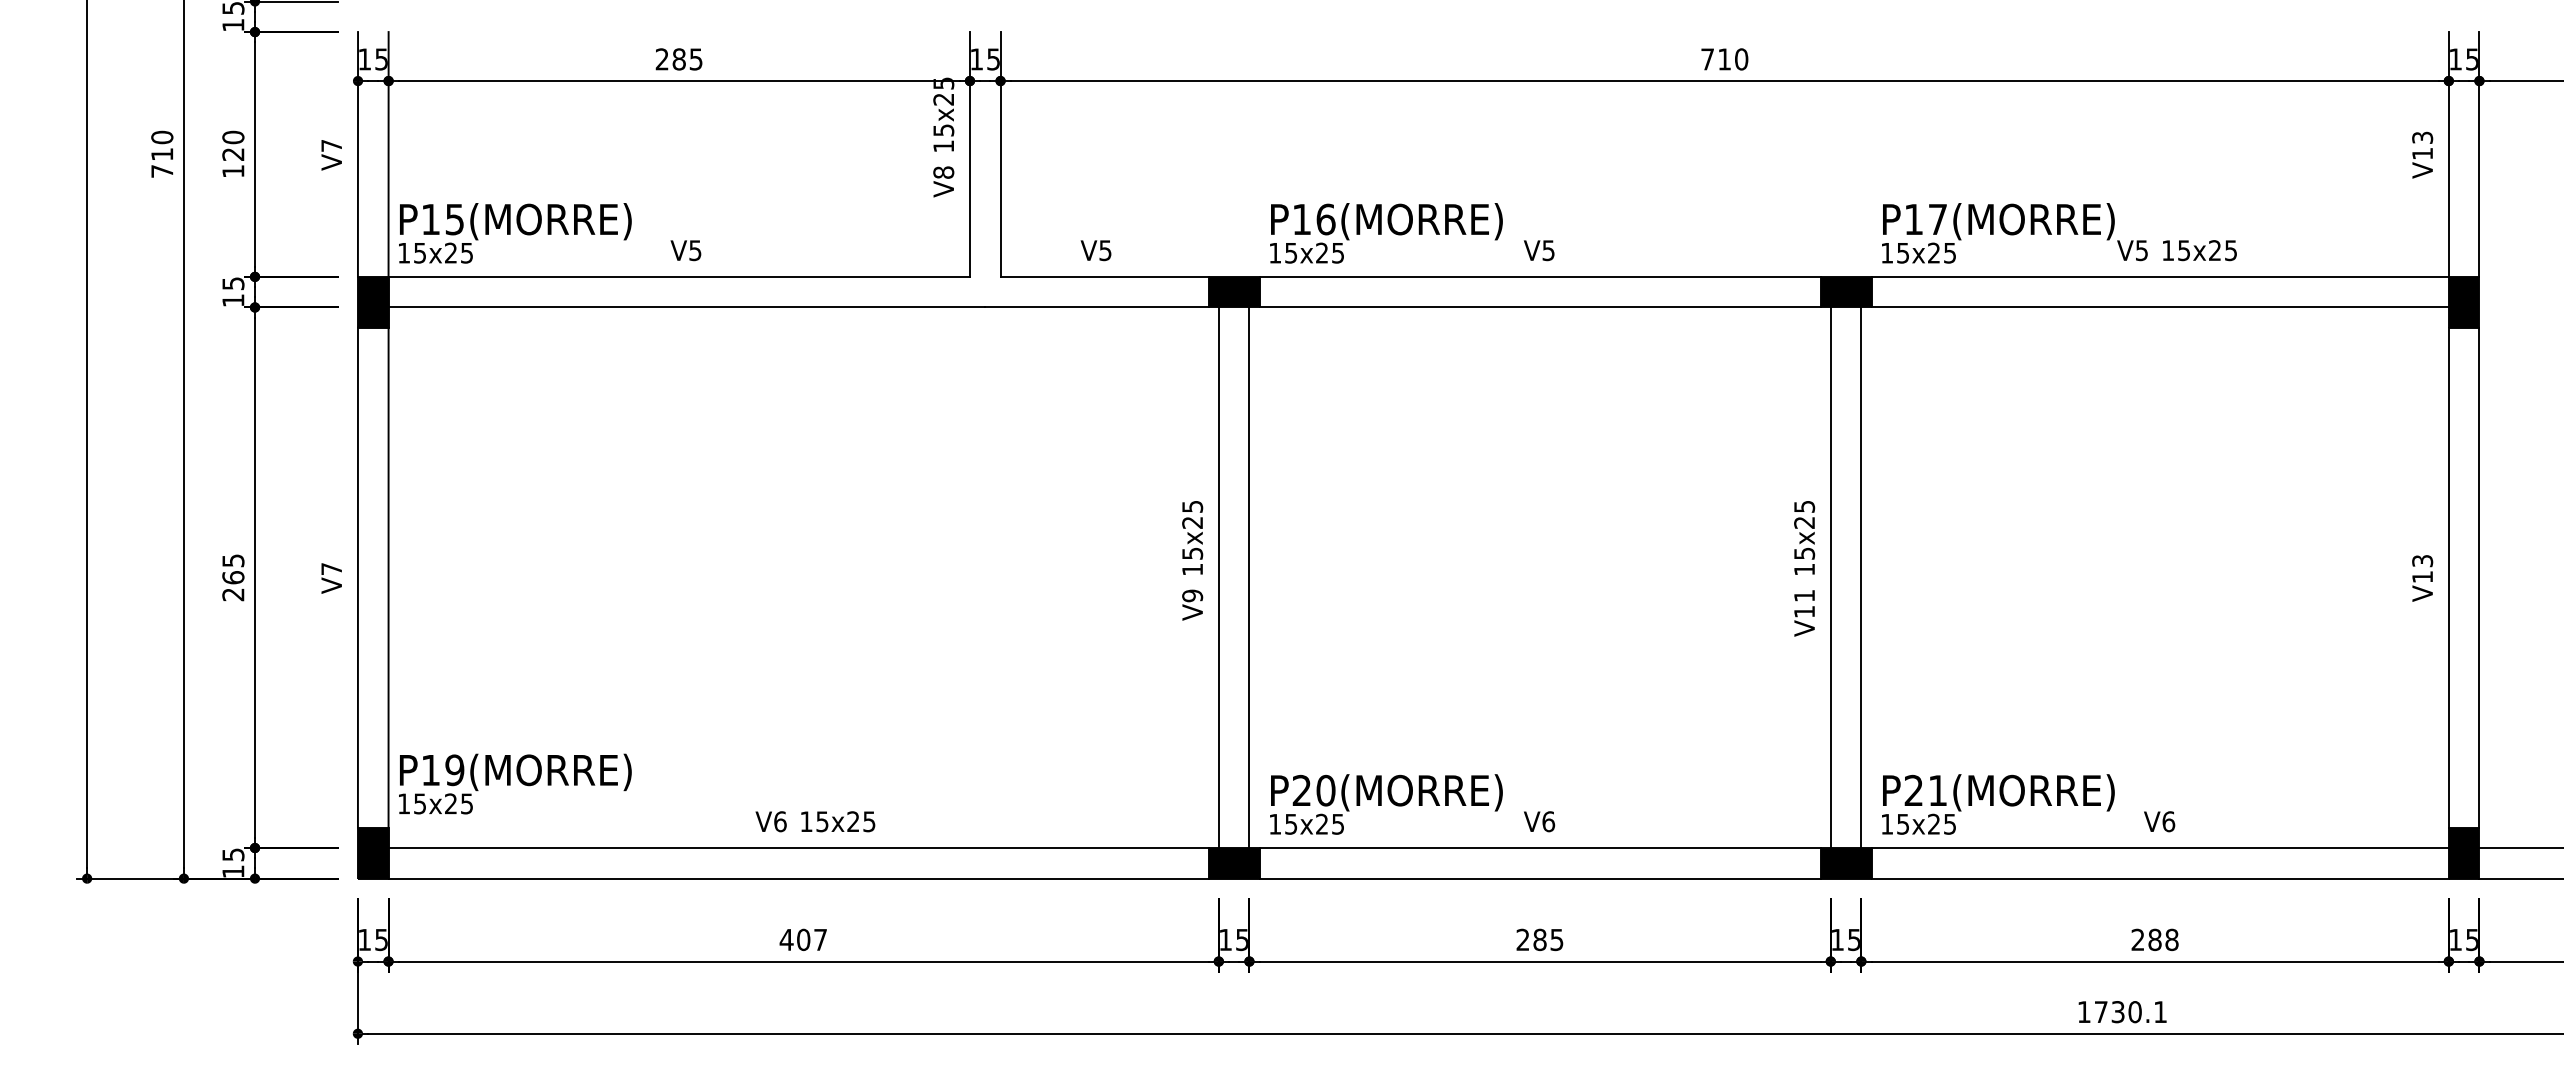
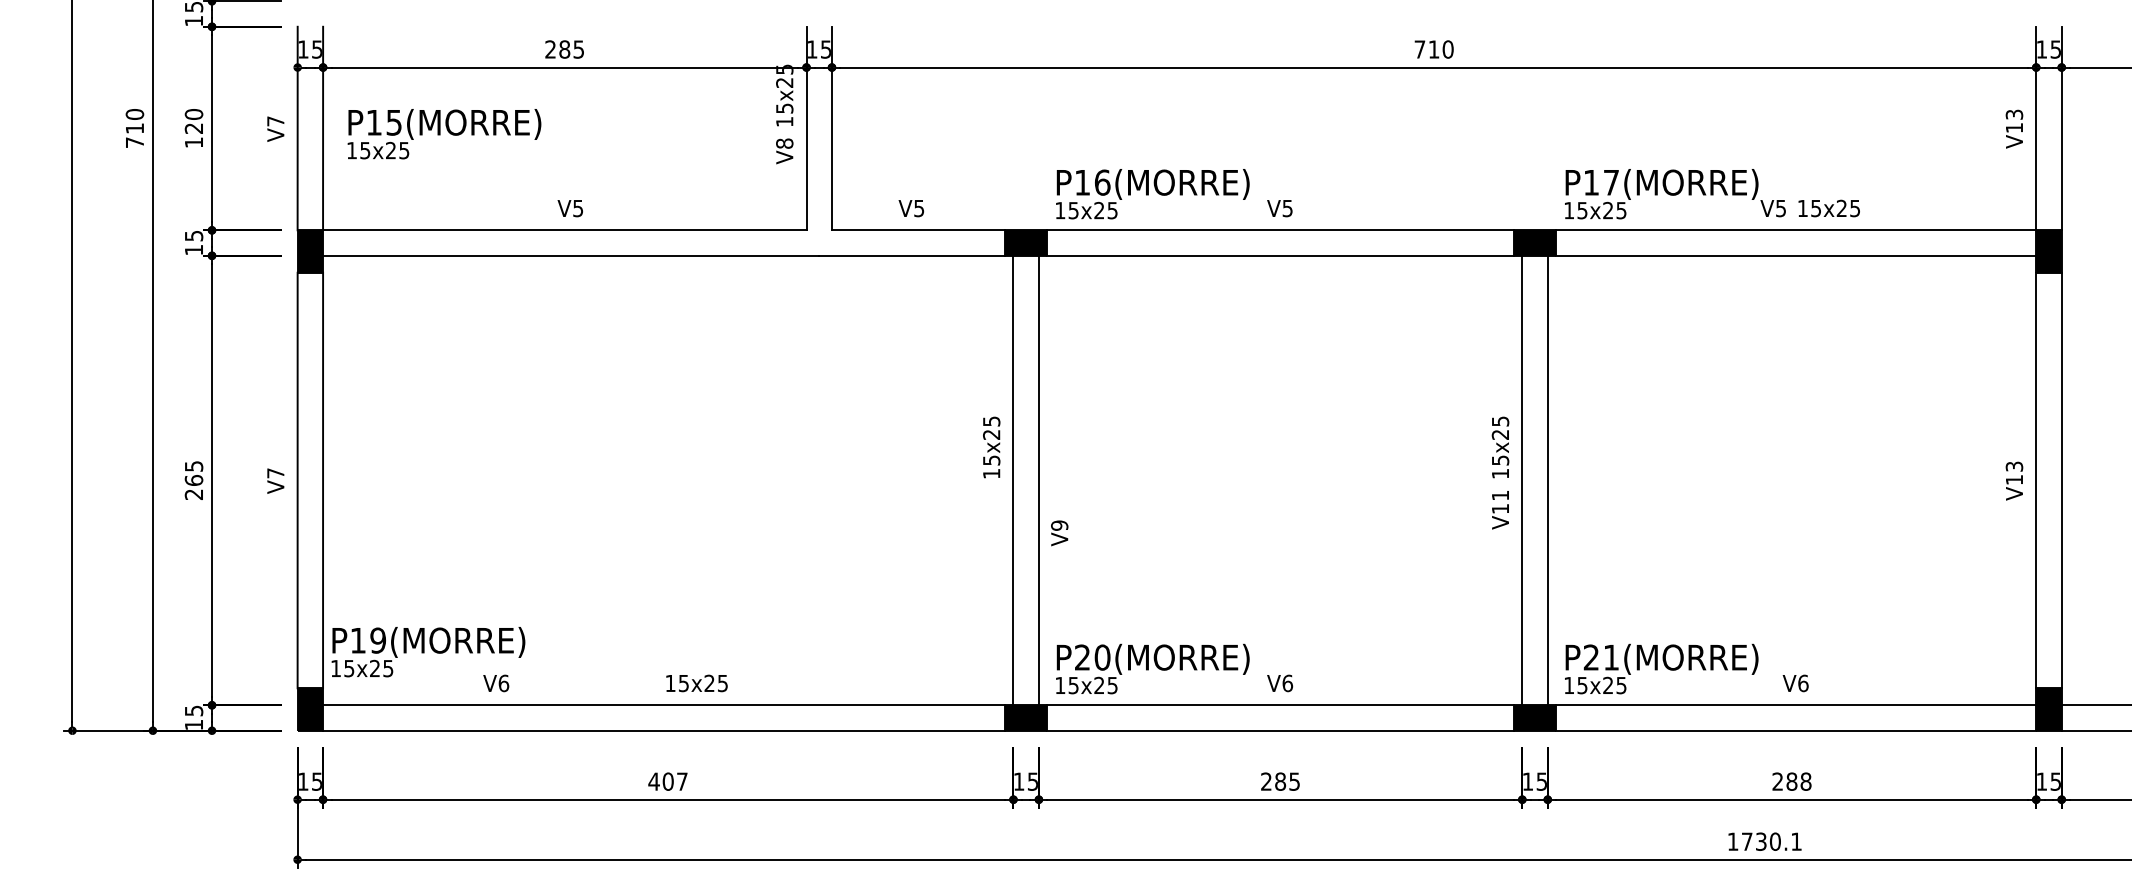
text: (515, 233) -> (444, 134), moved
text: (1192, 605) -> (1059, 533), moved
text: (771, 821) -> (496, 683), moved

